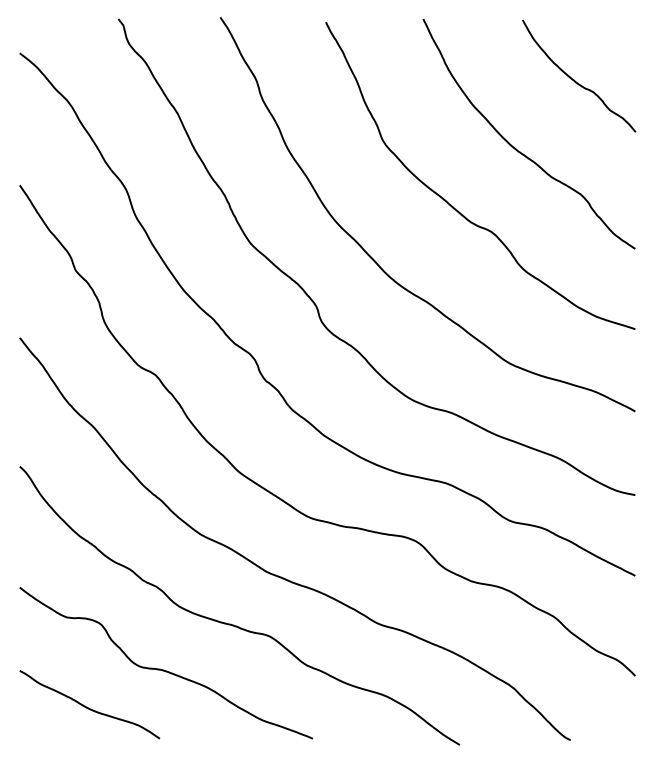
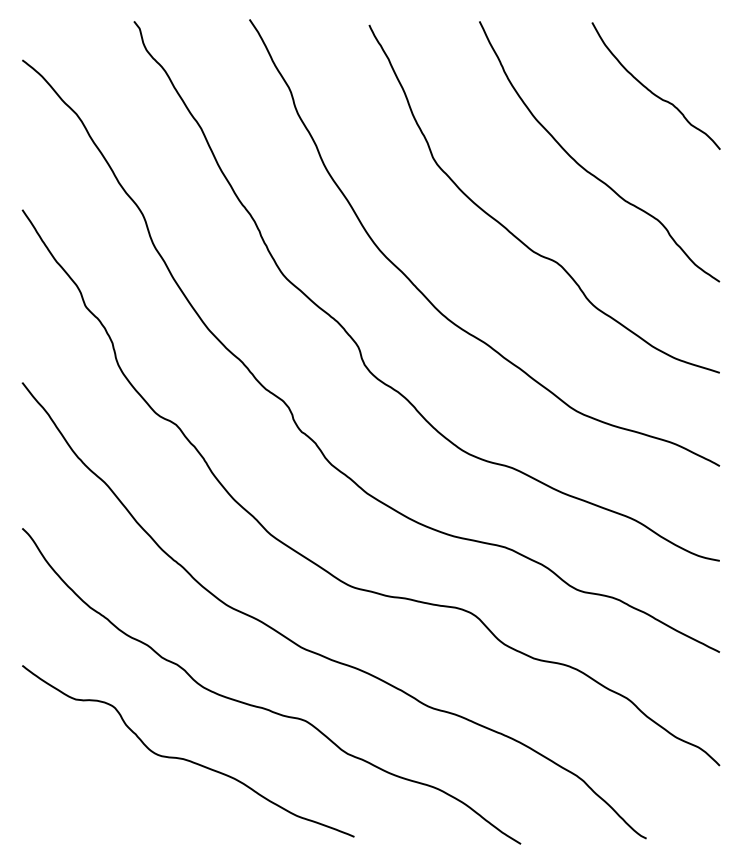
curve: (88, 707) -> (100, 801), removed

